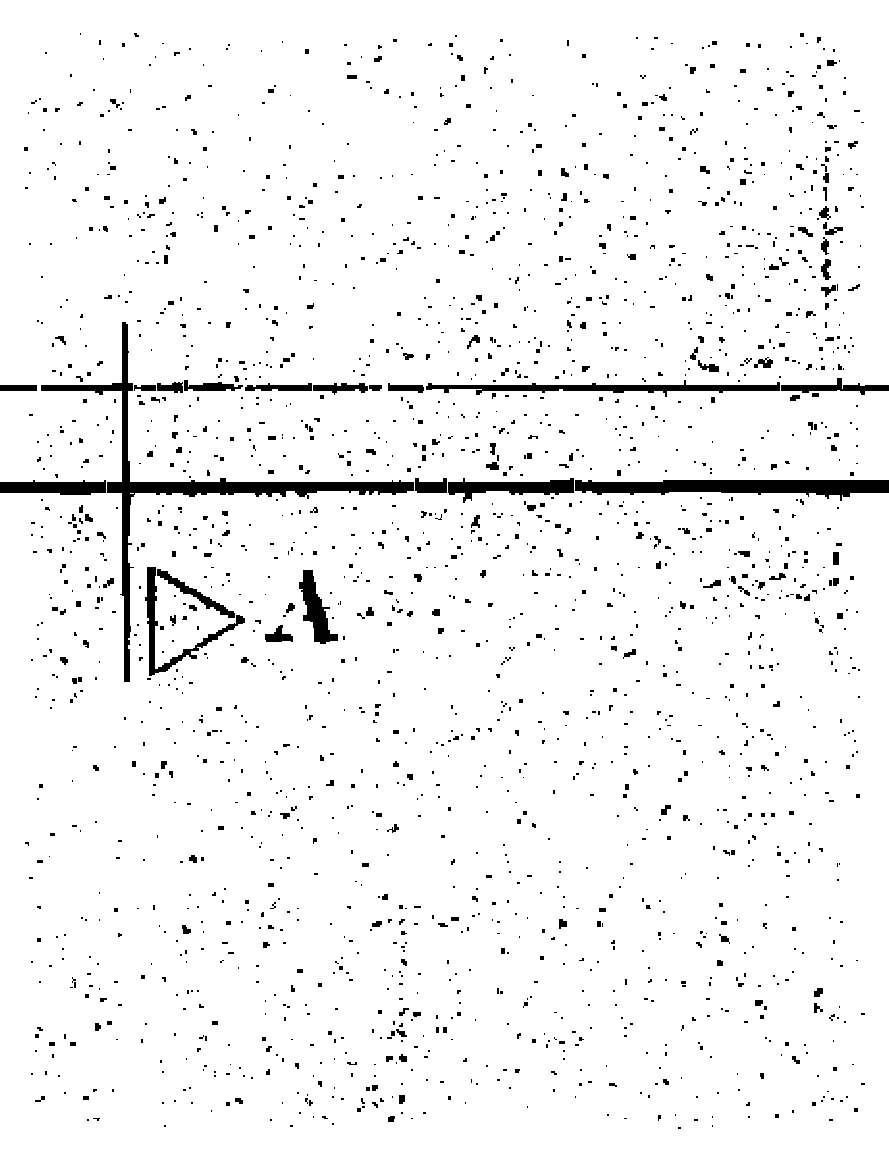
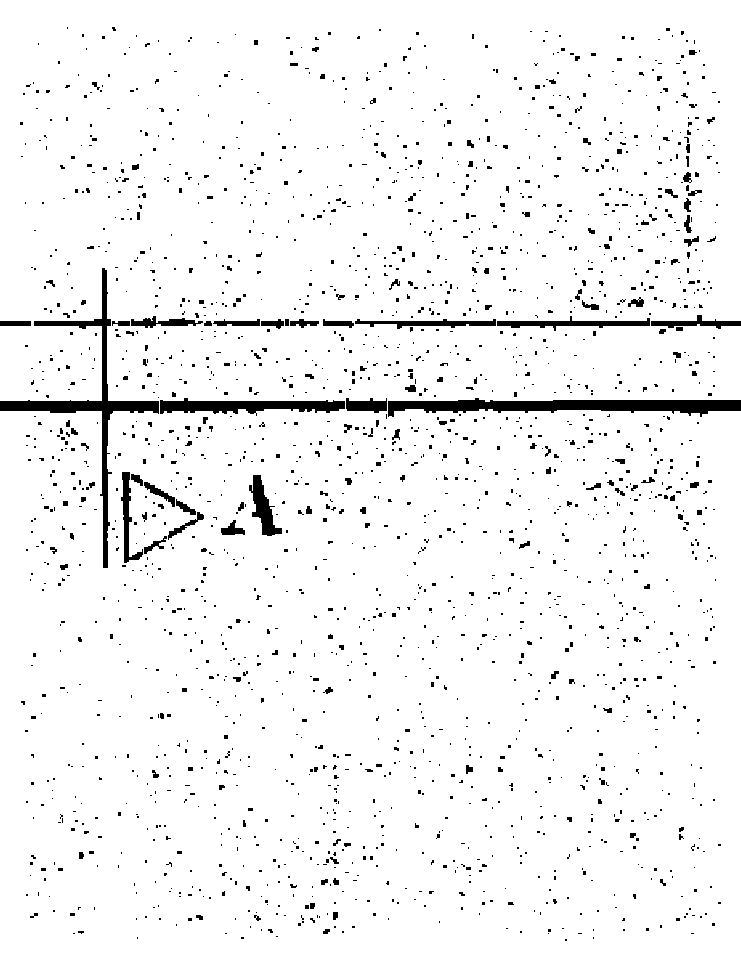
part: (709, 44) -> (558, 51), moved
part: (455, 51) -> (379, 149), moved
part: (466, 252) -> (414, 210), moved
part: (433, 514) -> (361, 428), size x1.67
part: (837, 553) -> (697, 461), size x0.62
part: (767, 559) -> (569, 386), moved
part: (818, 622) -> (682, 518), size x1.43
part: (376, 713) -> (203, 574), moved
part: (162, 773) -> (203, 427), moved
part: (340, 965) -> (297, 845), moved
part: (817, 999) -> (681, 832), size x0.62

